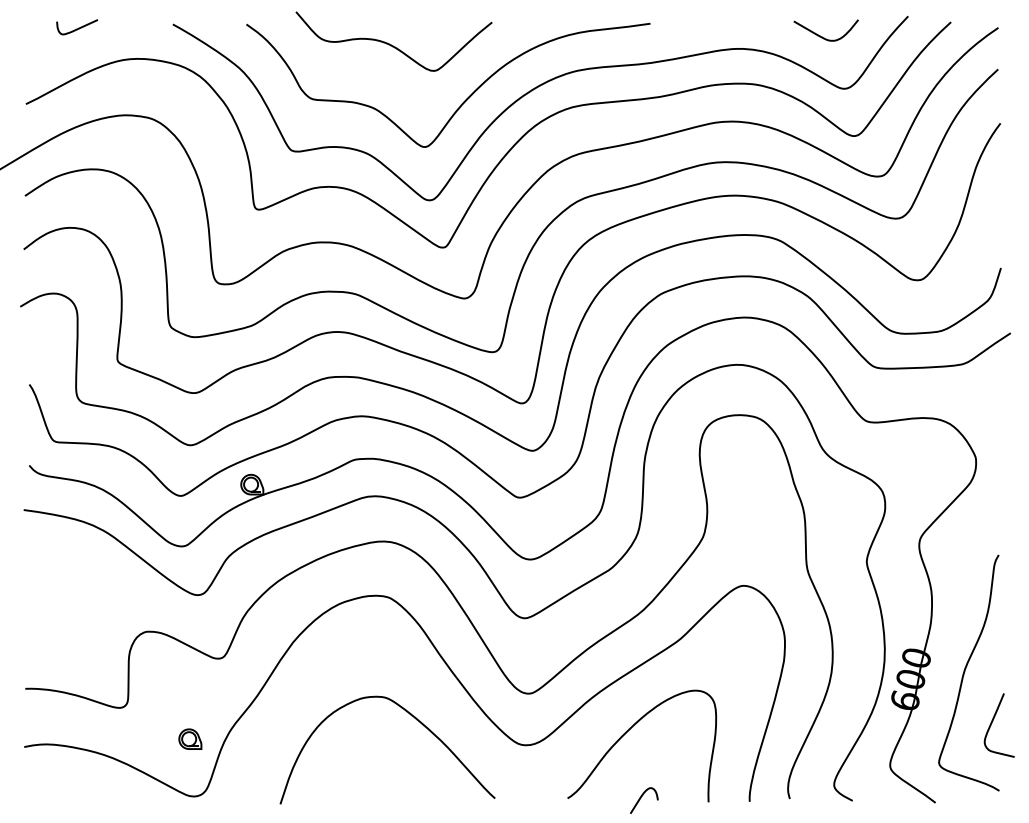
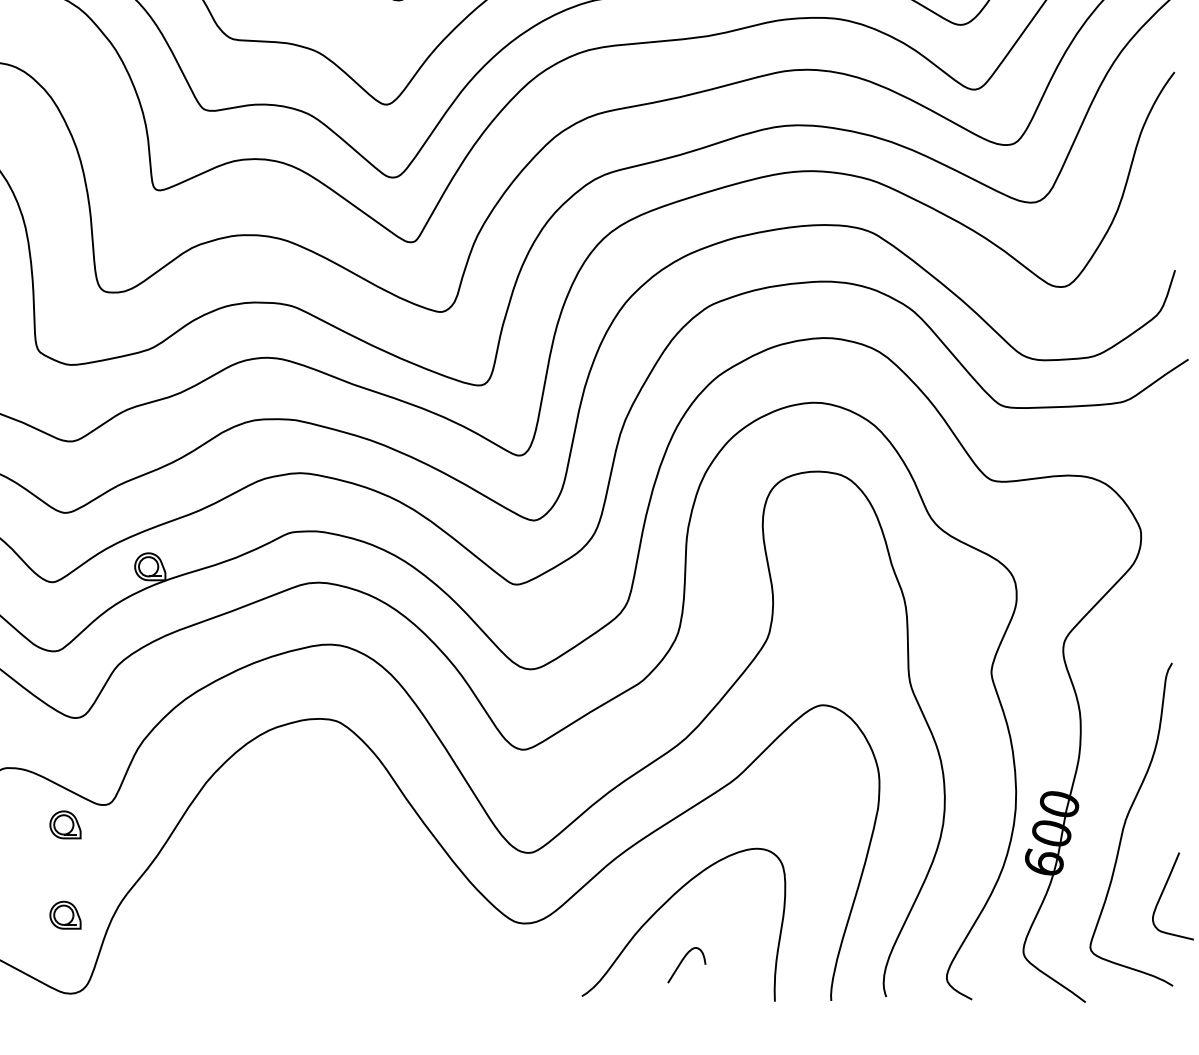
part: (190, 672) -> (65, 823), added
curve: (411, 716) -> (368, 884), removed
curve: (641, 798) -> (683, 962), moved

